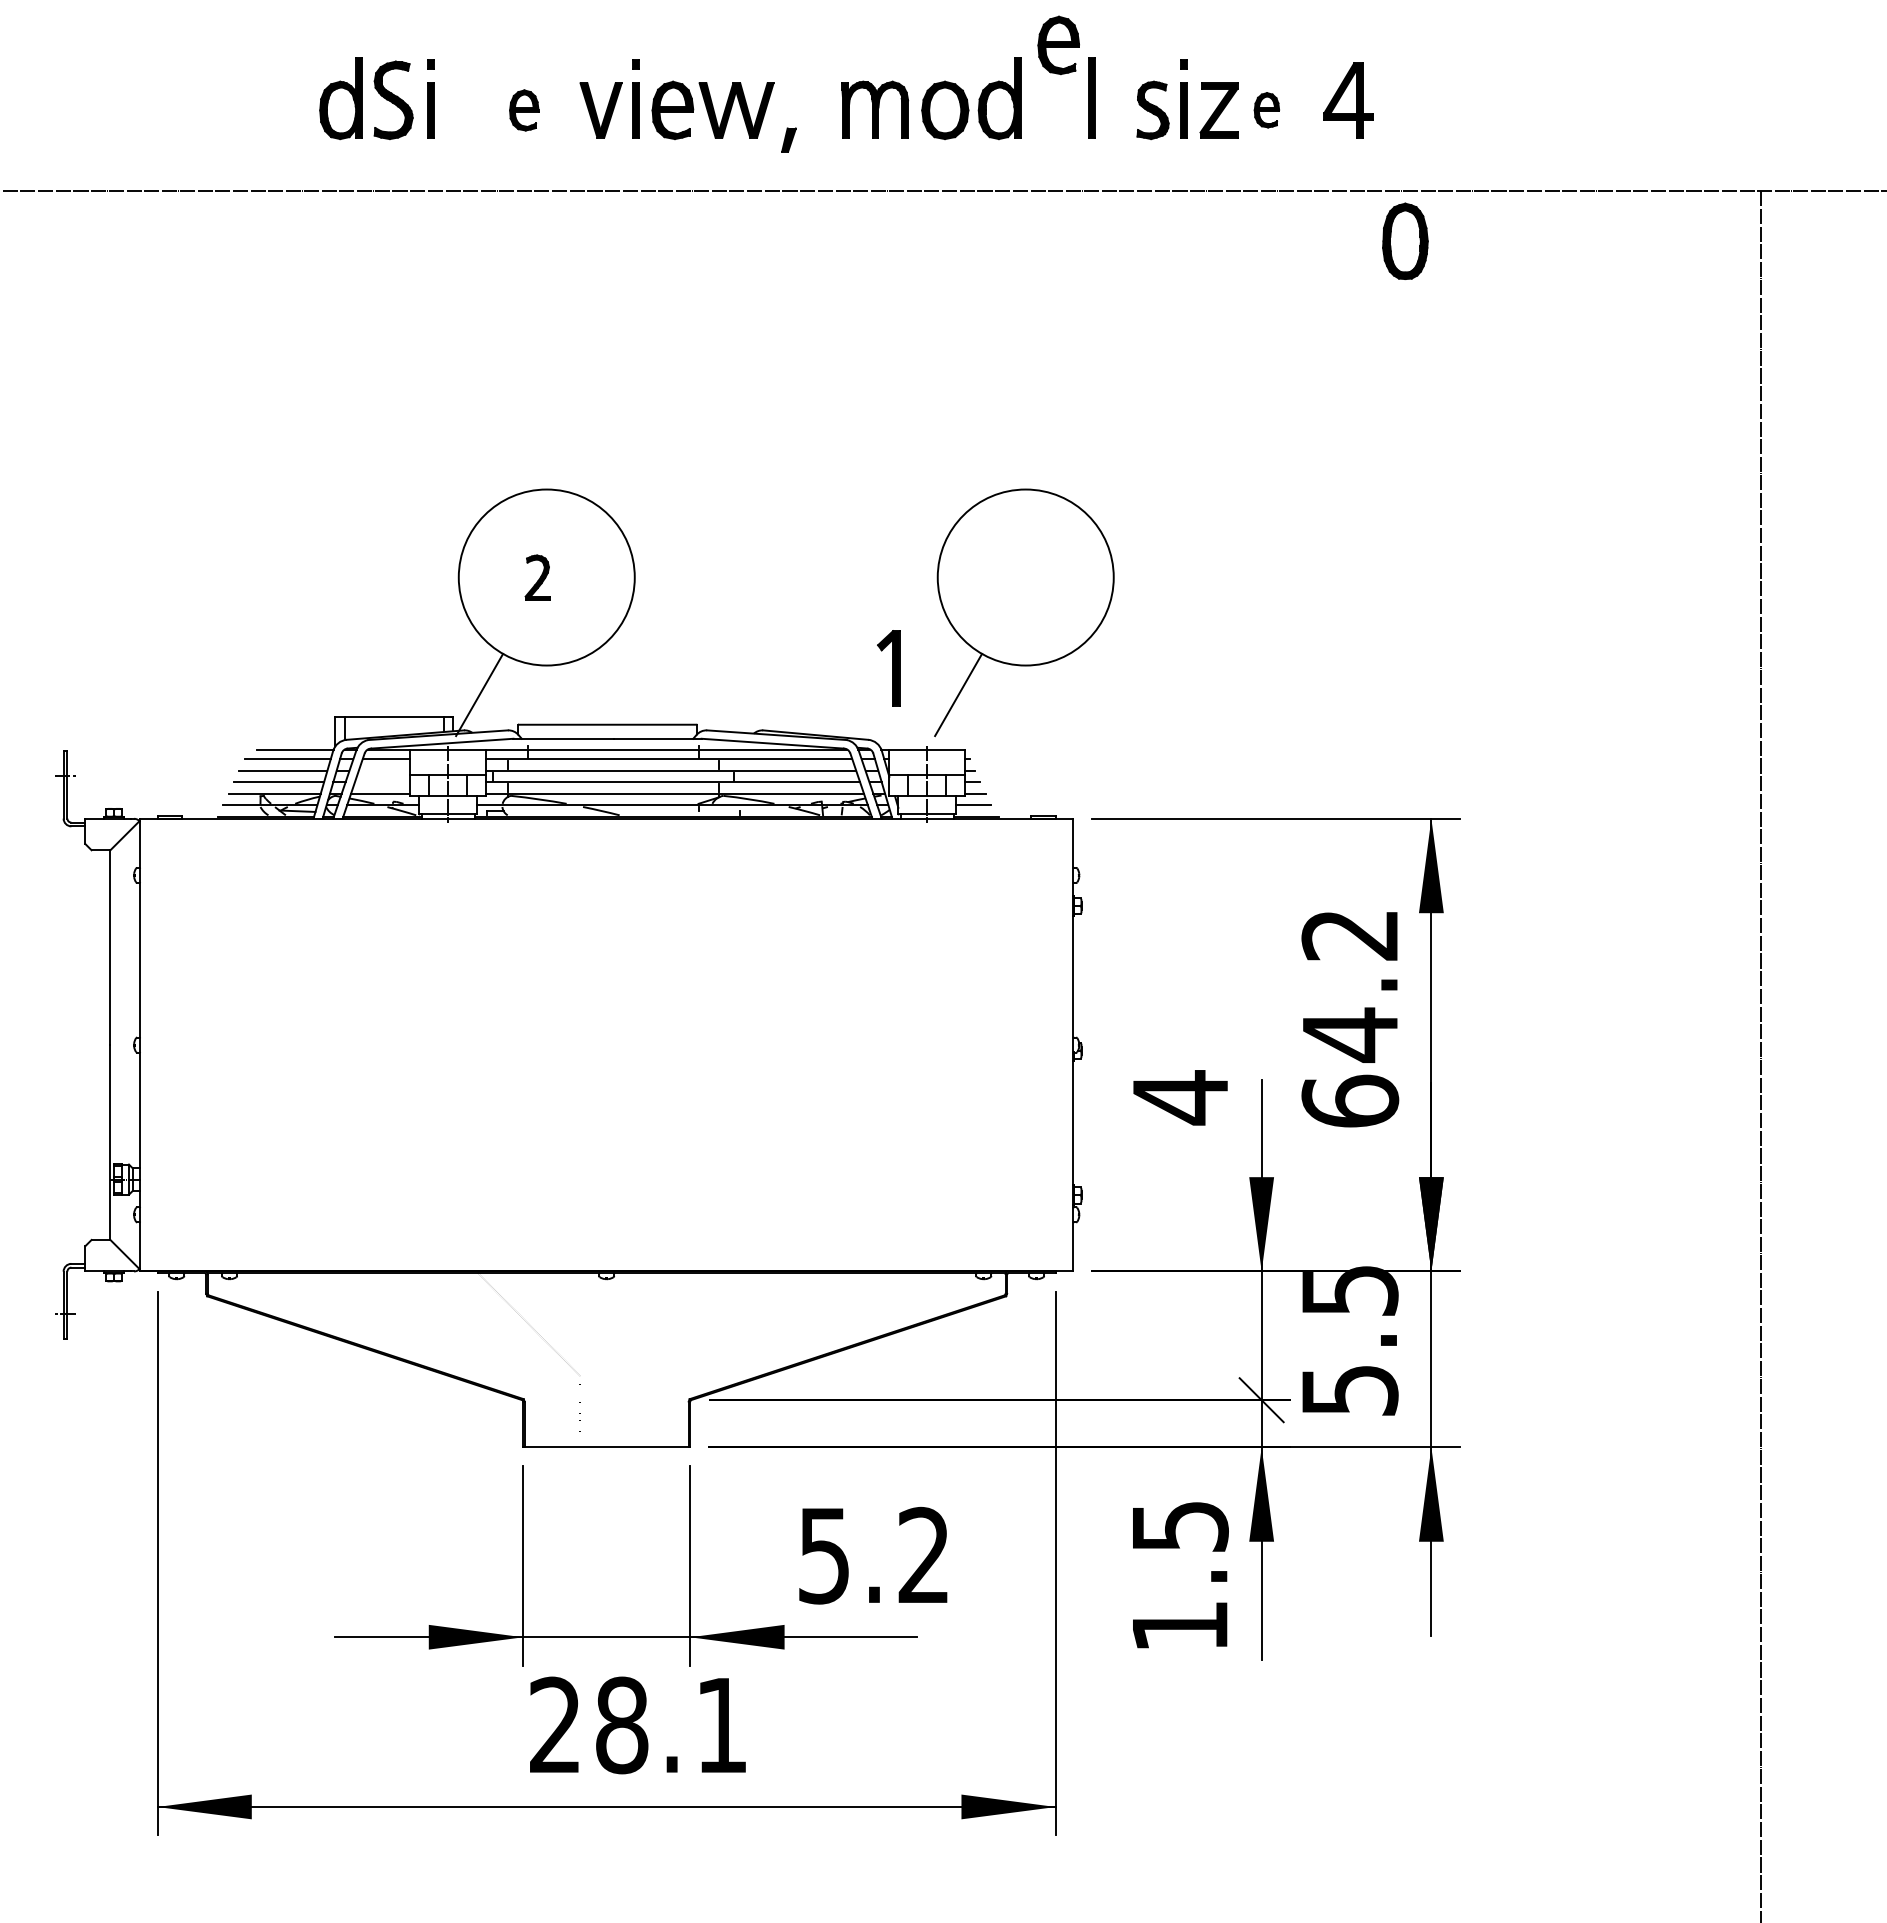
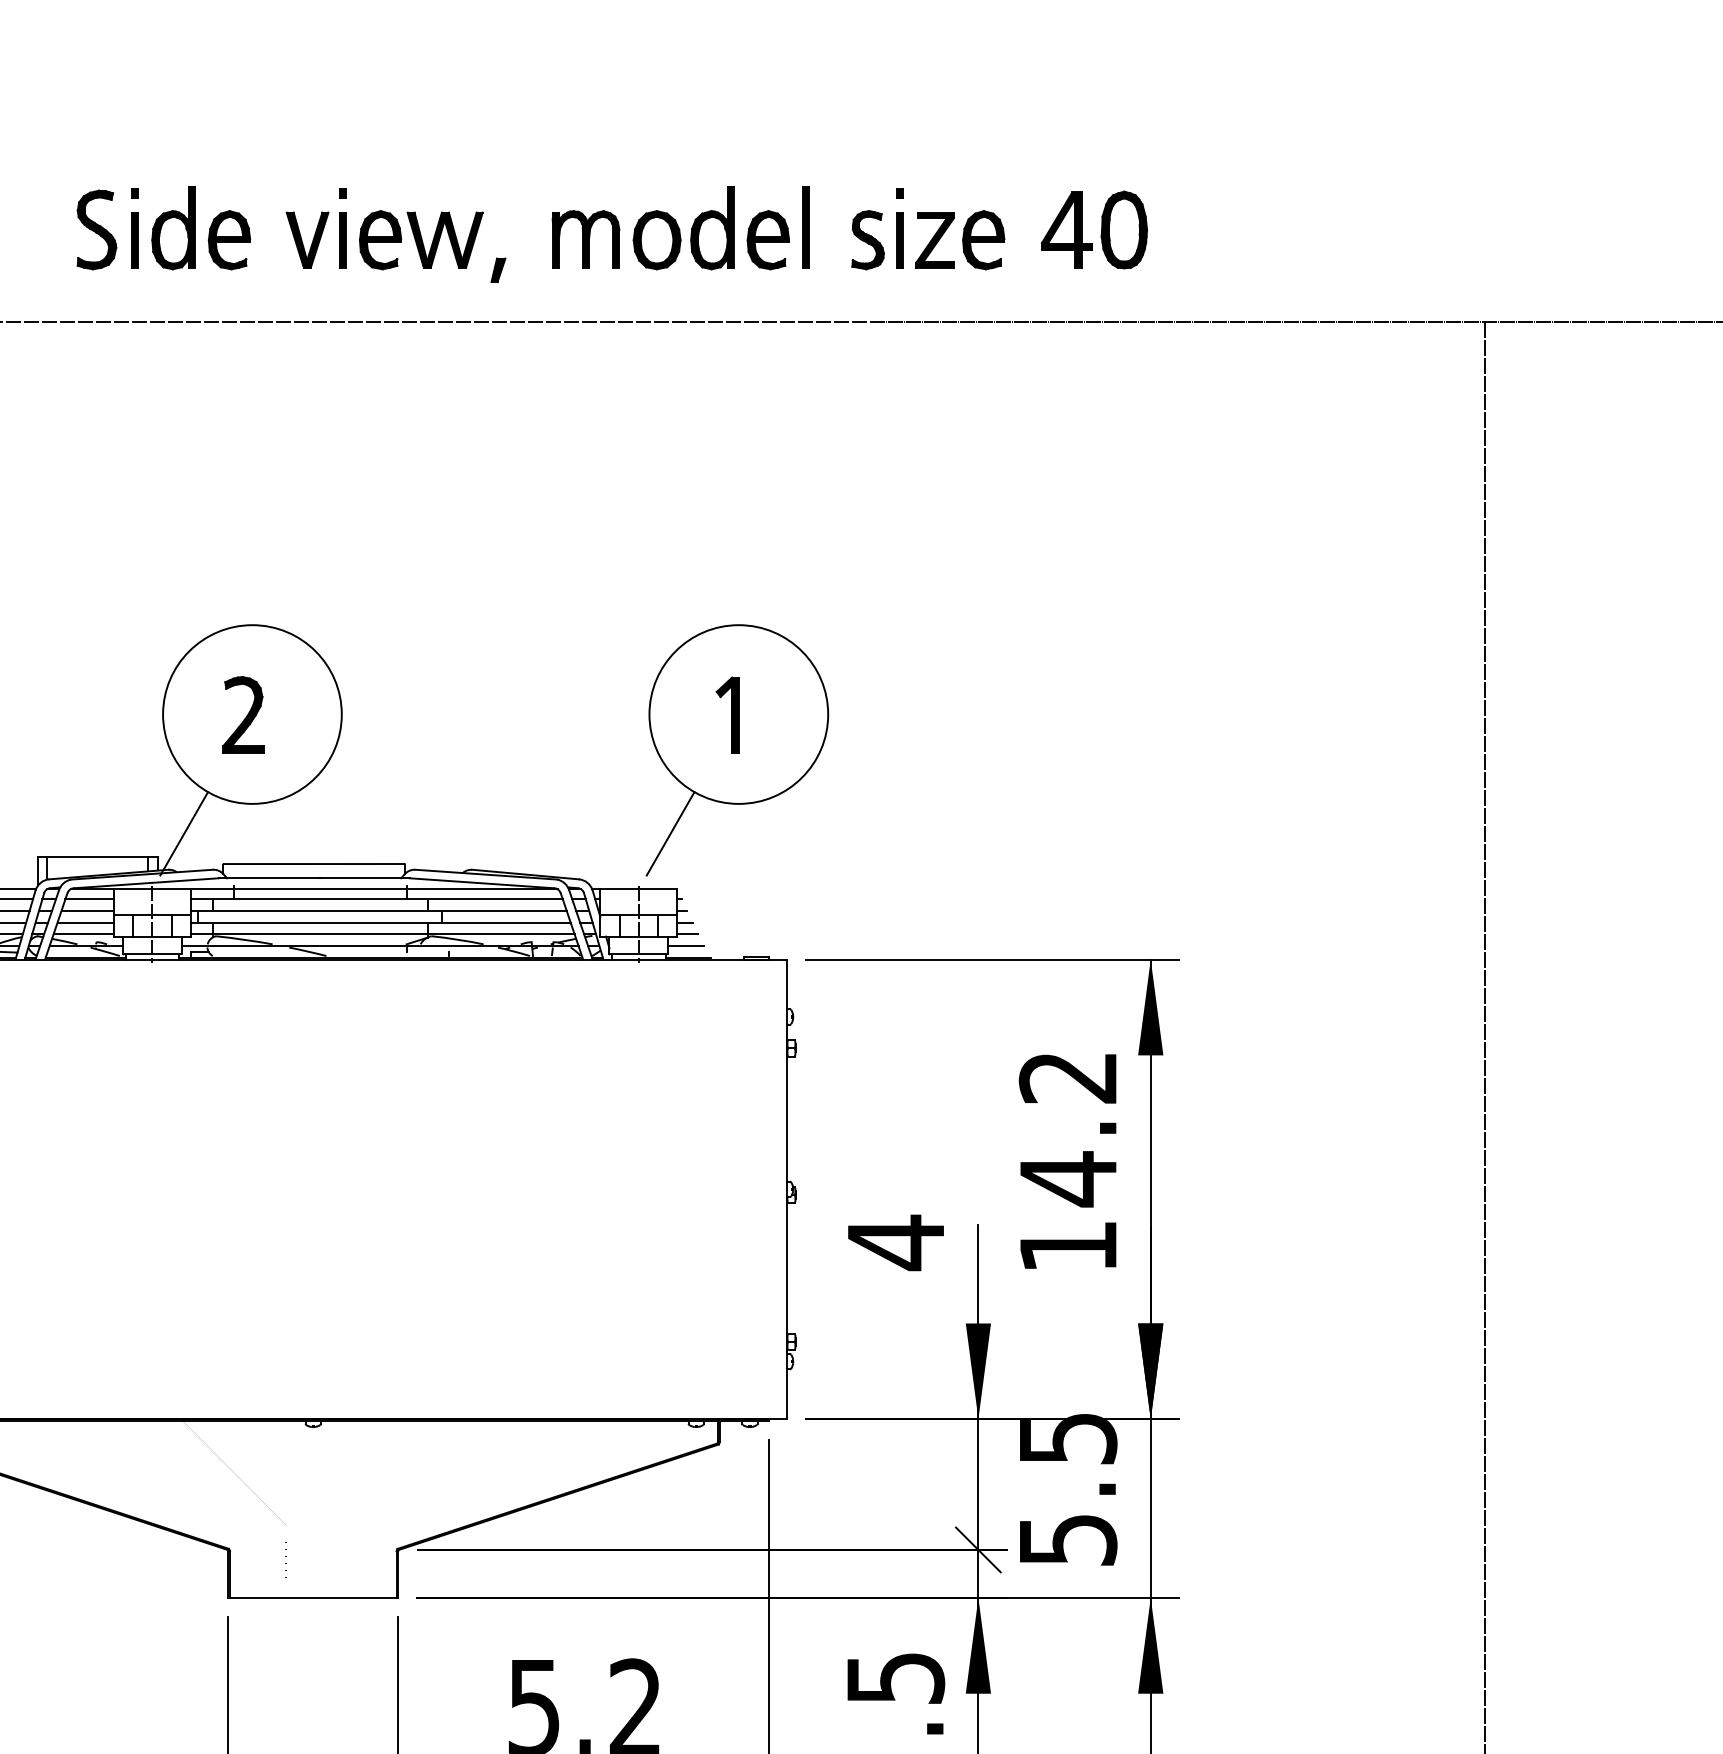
part: (1058, 45) -> (768, 240), moved
part: (340, 98) -> (172, 228), moved
part: (1266, 109) -> (983, 239), size x1.67
part: (524, 110) -> (229, 240), size x1.43
part: (1405, 240) -> (1124, 229), moved
part: (537, 577) -> (243, 714), size x1.67
part: (888, 668) -> (727, 715), moved
line: (384, 770) -> (87, 910), added
line: (382, 782) -> (85, 922), added
text: (1350, 1100) -> (1068, 1245), 64.2 -> 14.2

